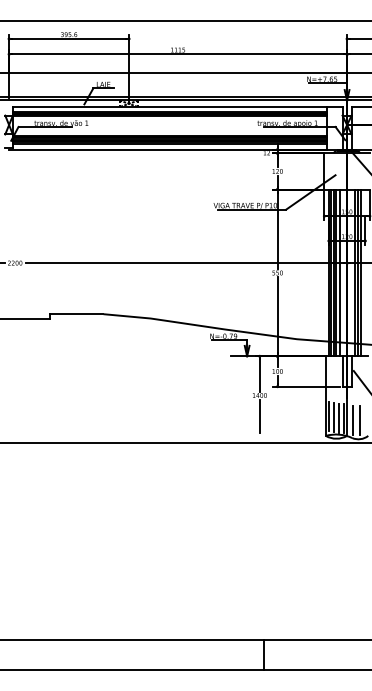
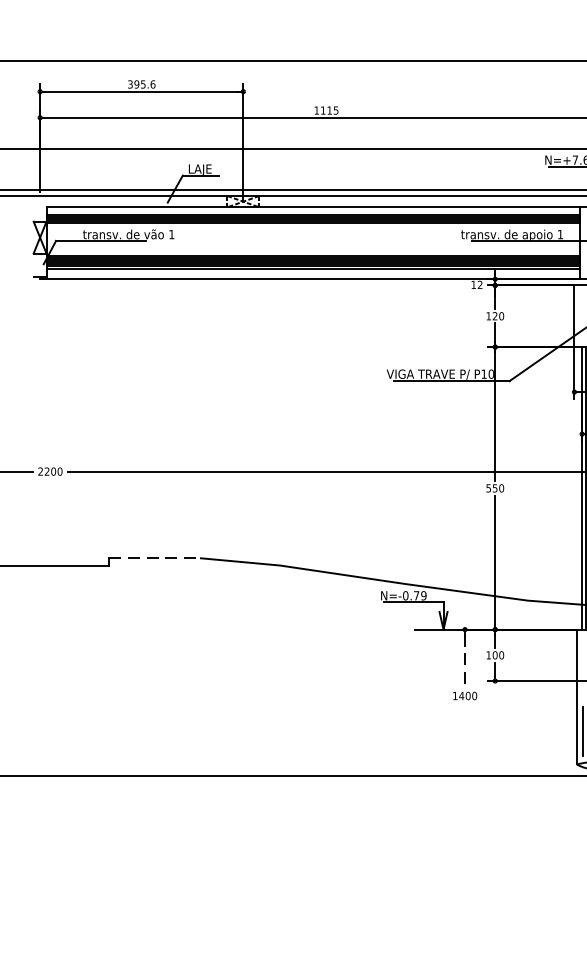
line: (76, 314) -> (154, 558), solid -> dashed
line: (259, 376) -> (464, 663), solid -> dashed
line: (259, 416) -> (464, 731), removed

